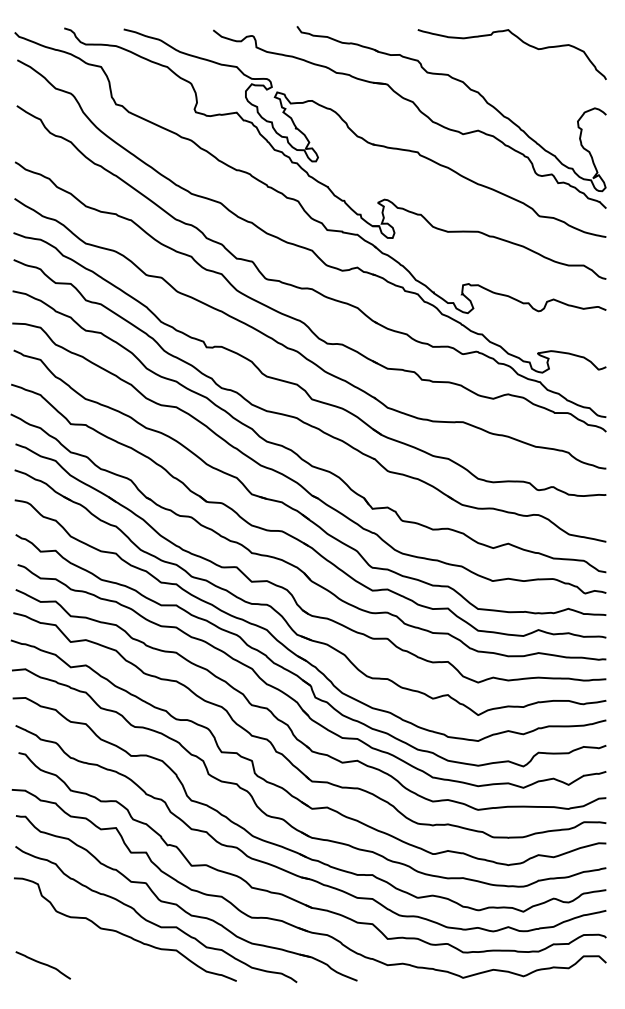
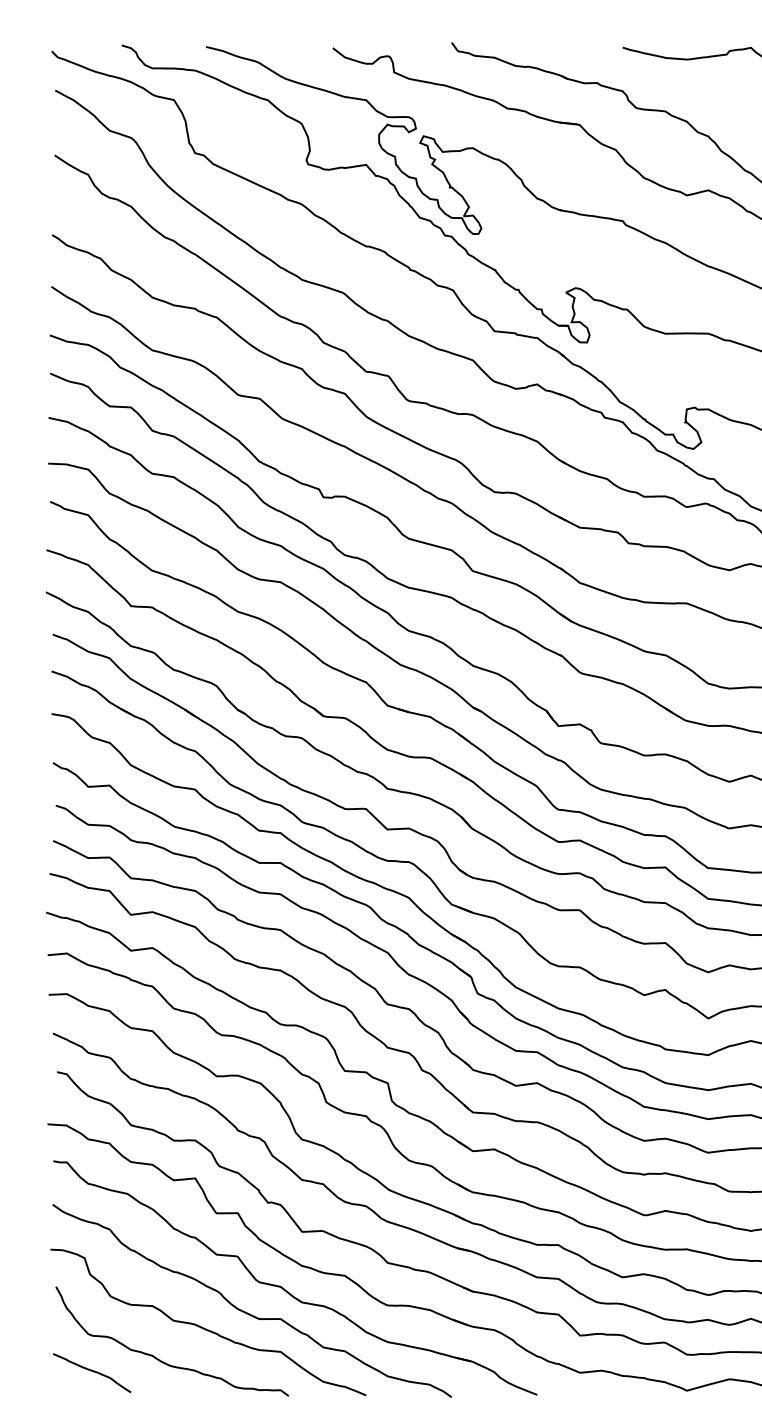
curve: (93, 956) -> (163, 1360), added

